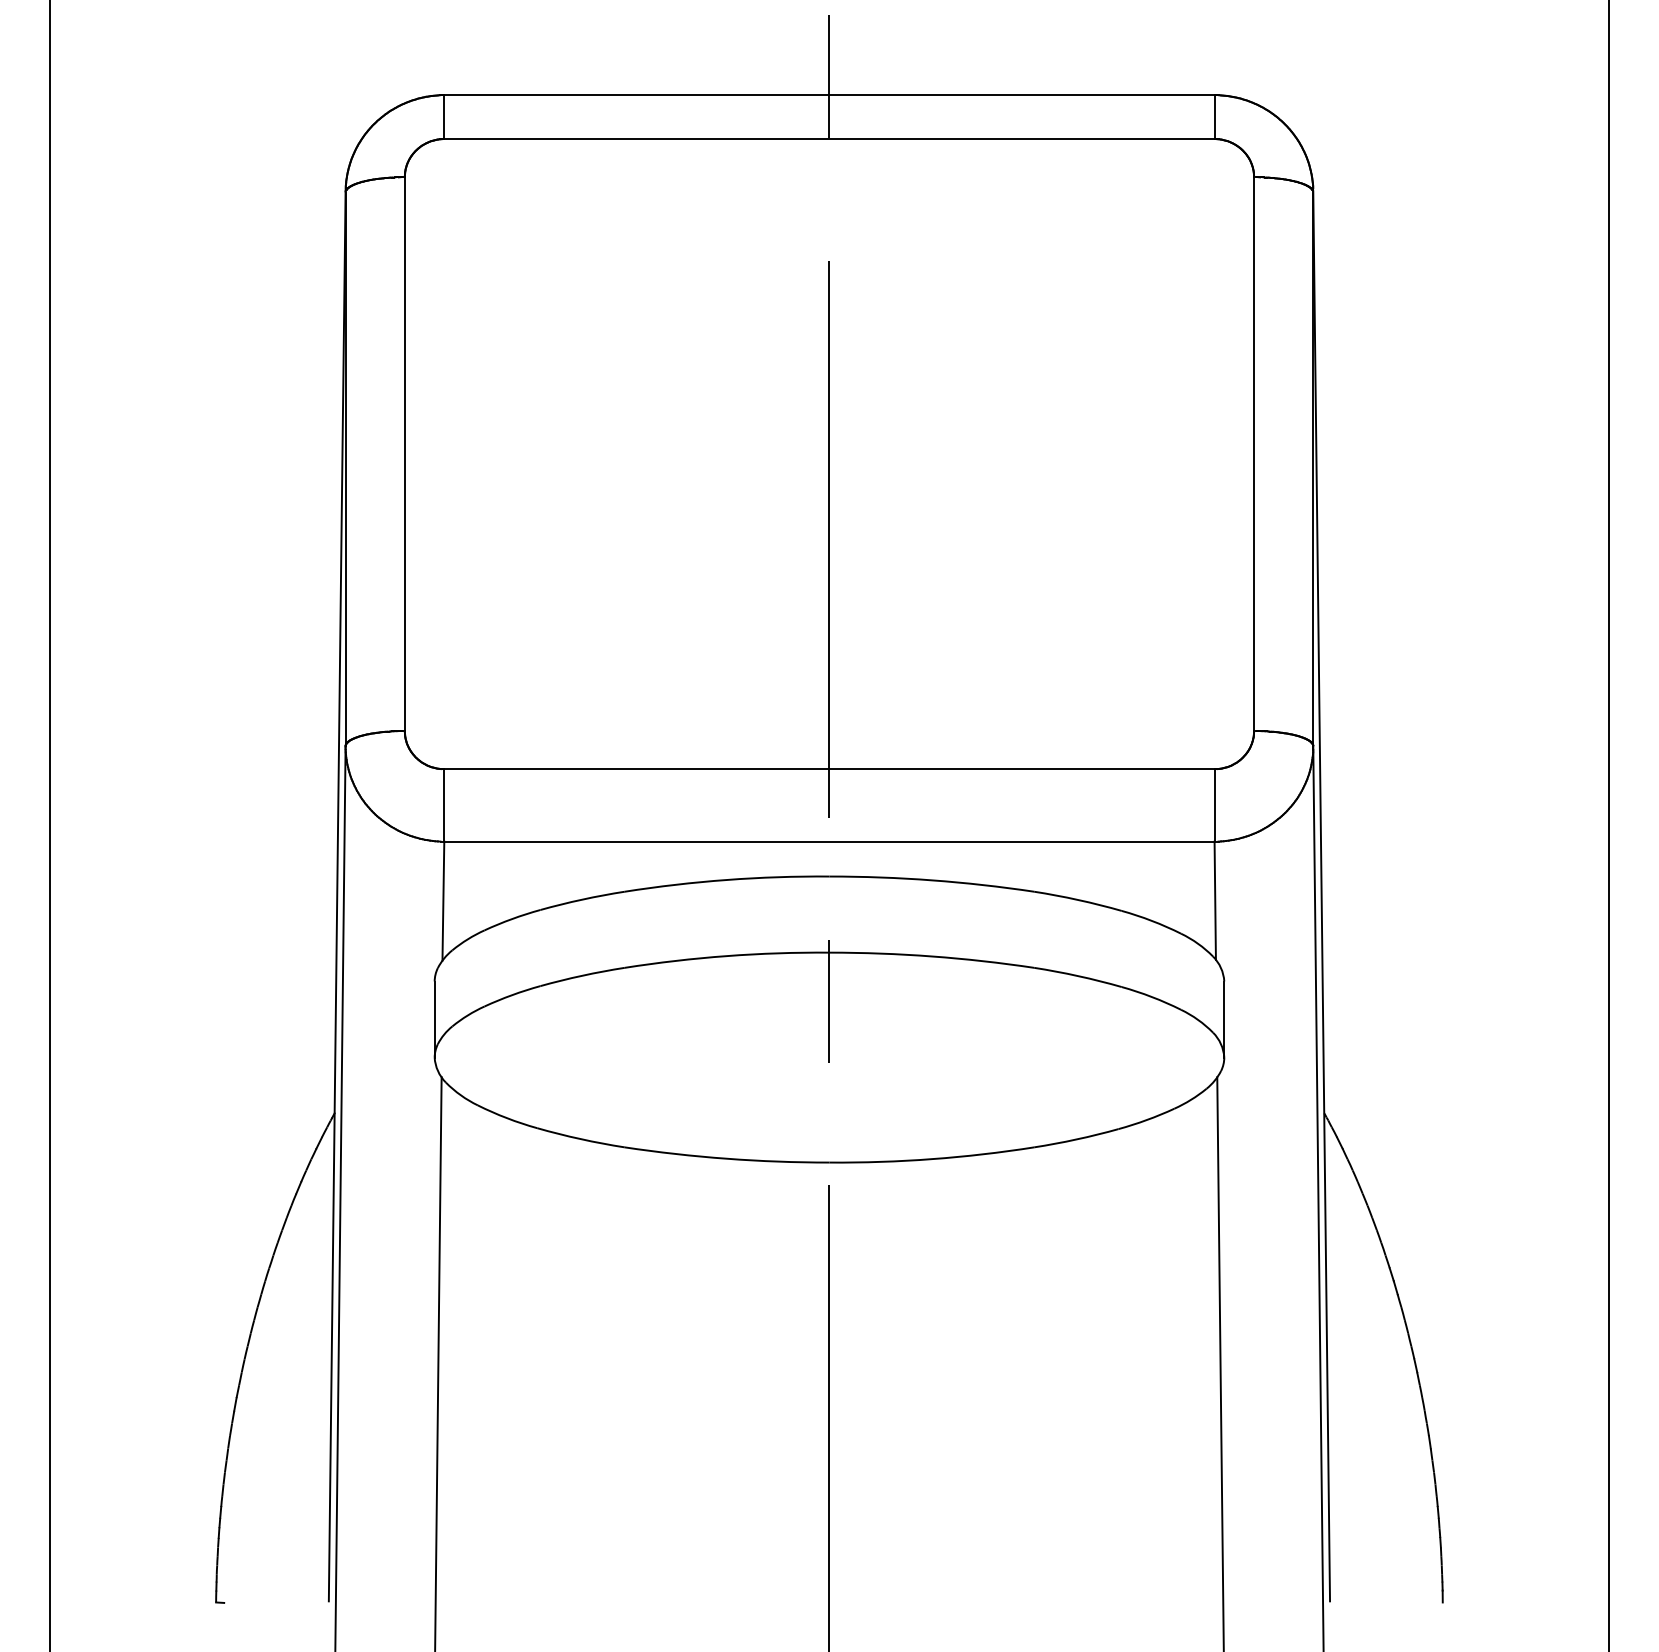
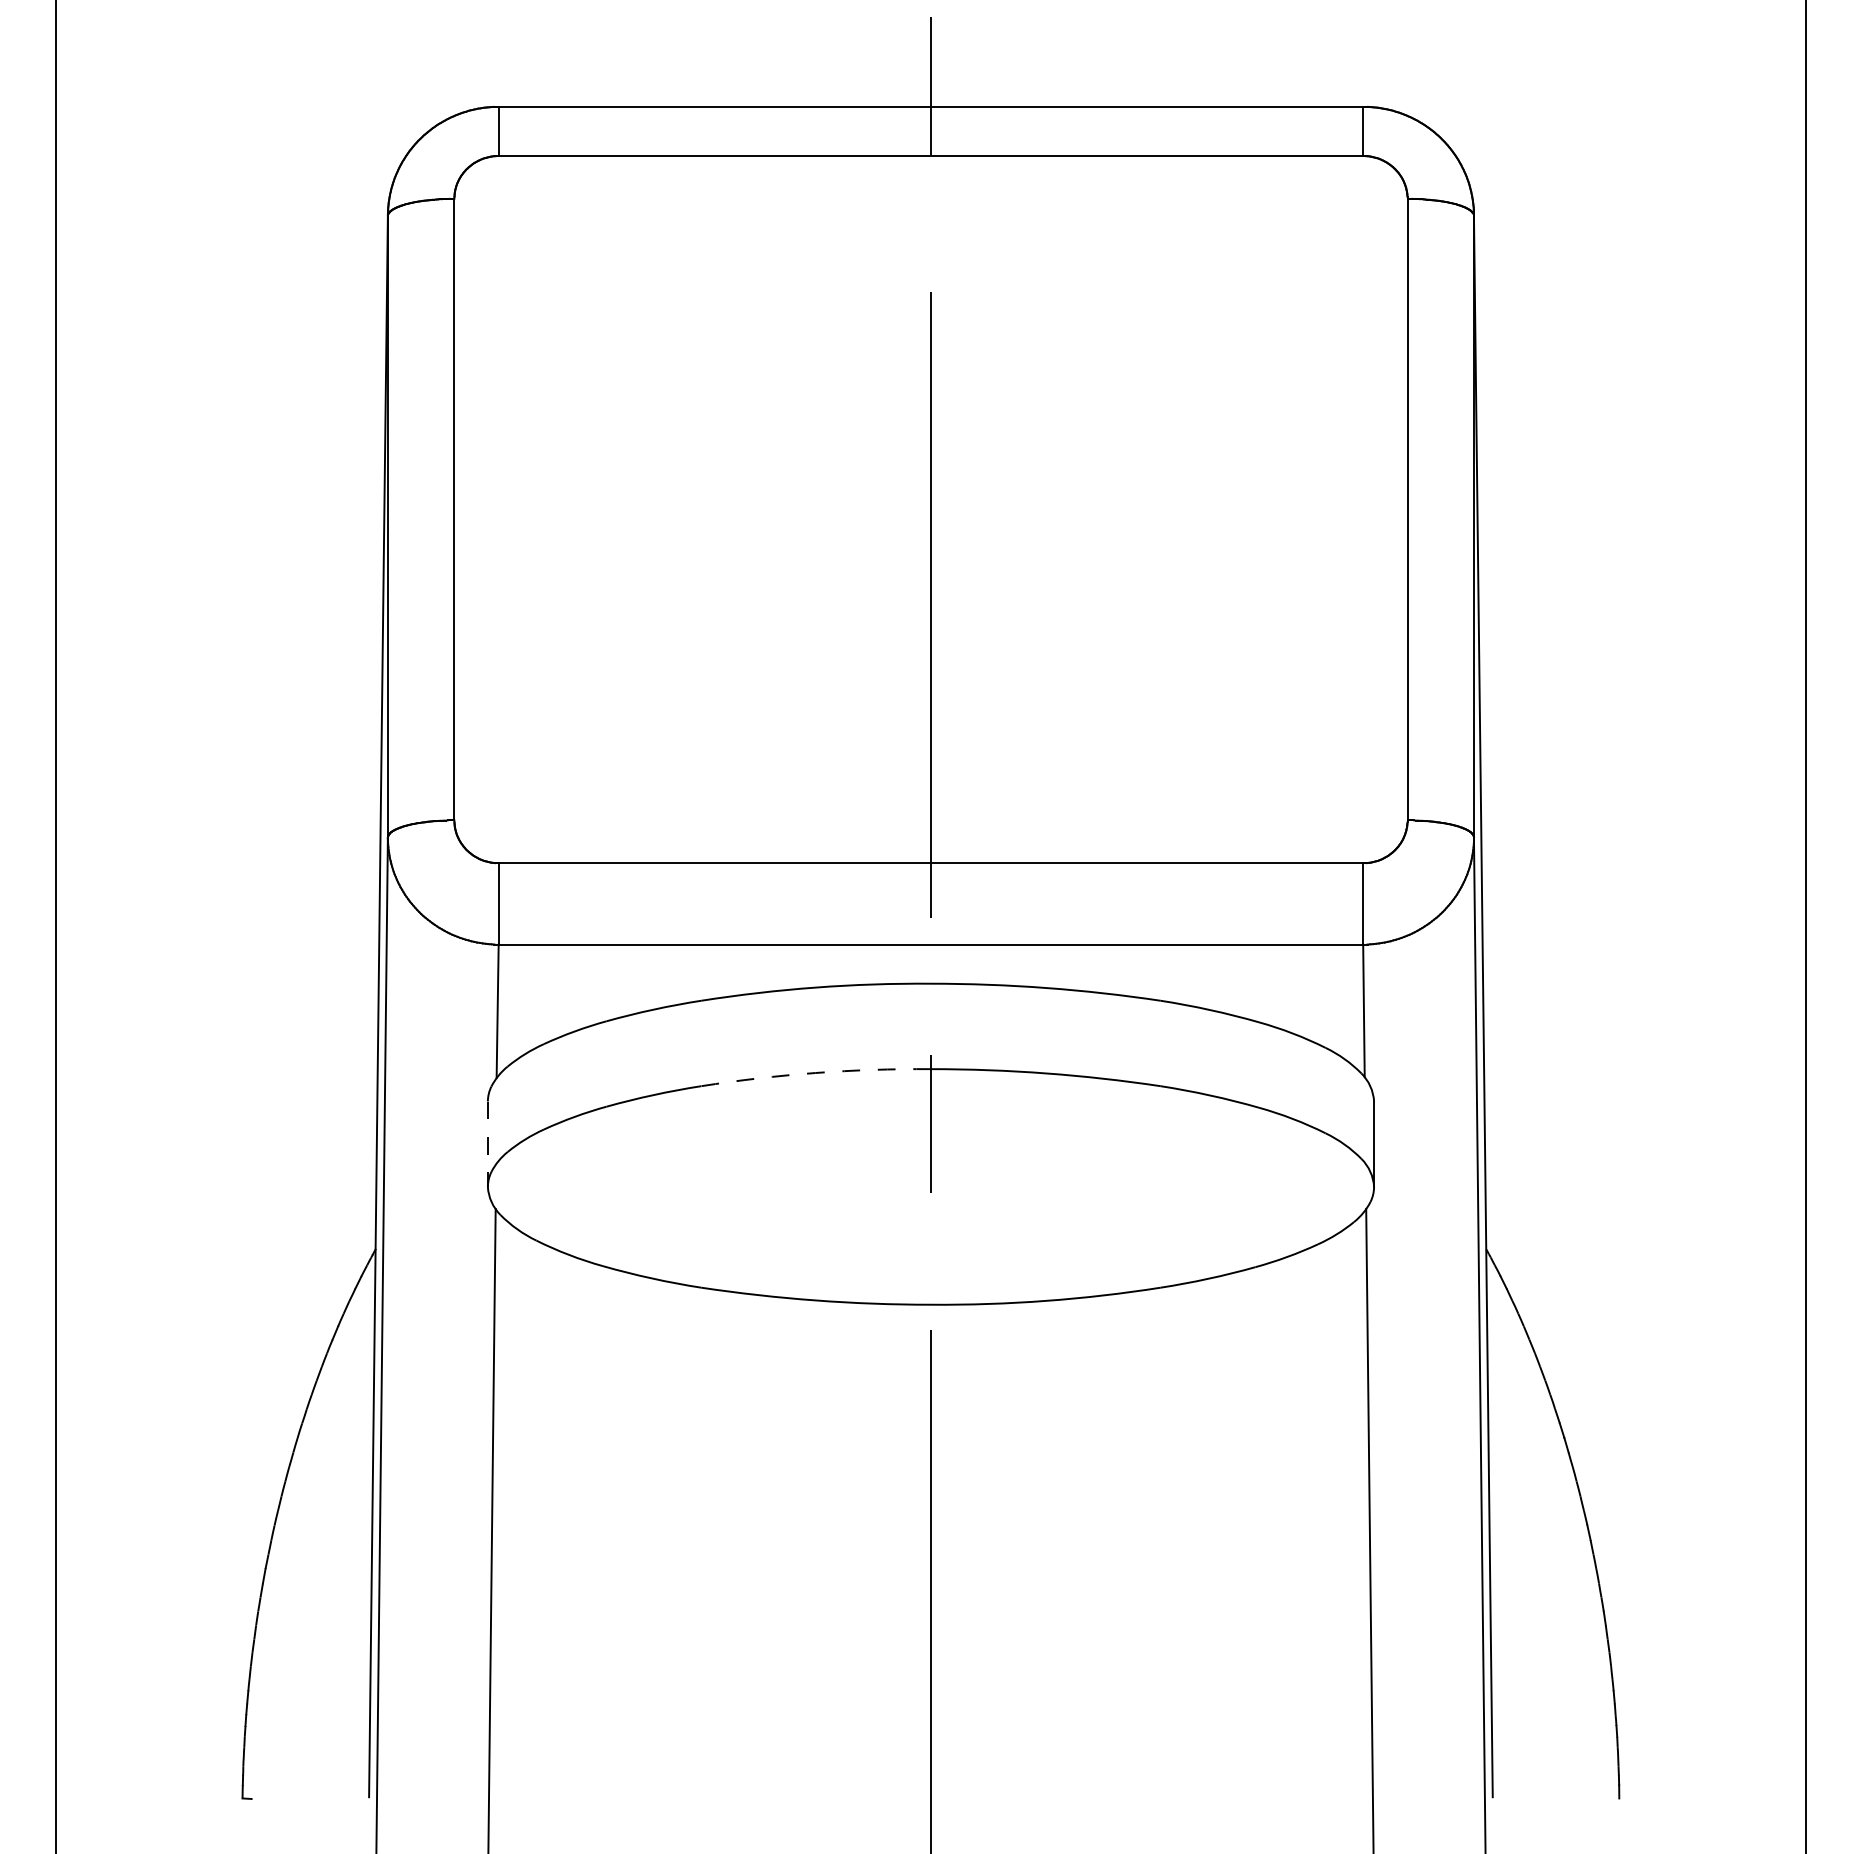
arc: (726, 955) -> (815, 1072), solid -> dashed
line: (434, 1019) -> (487, 1144), solid -> dashed

